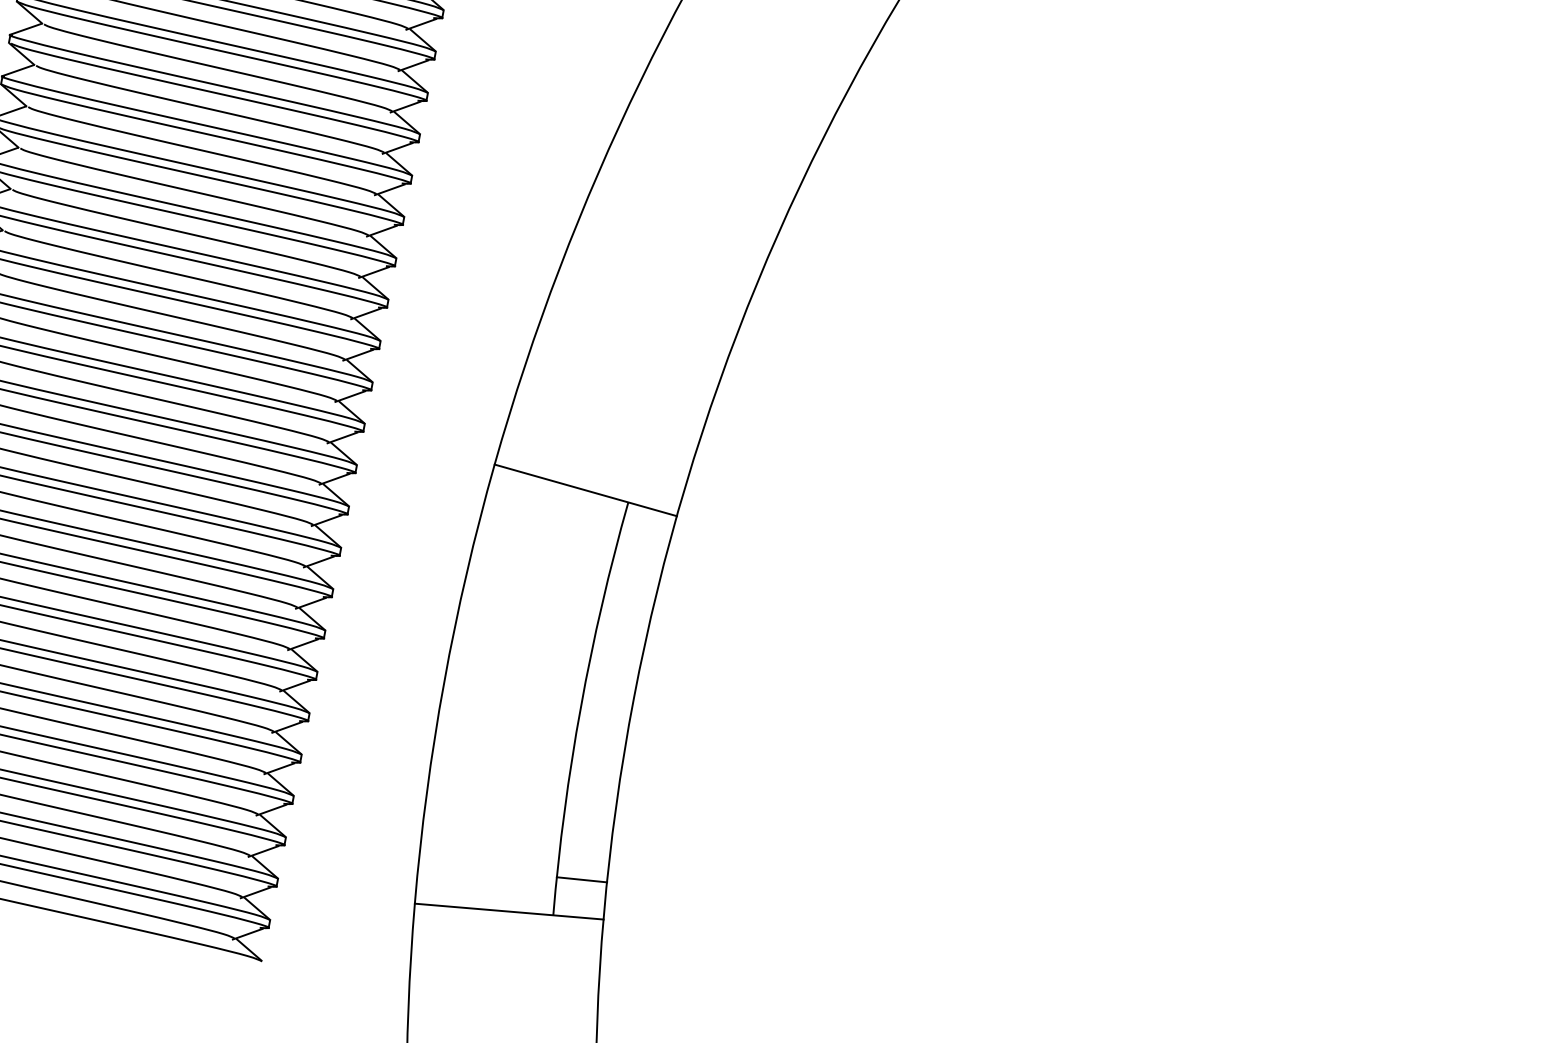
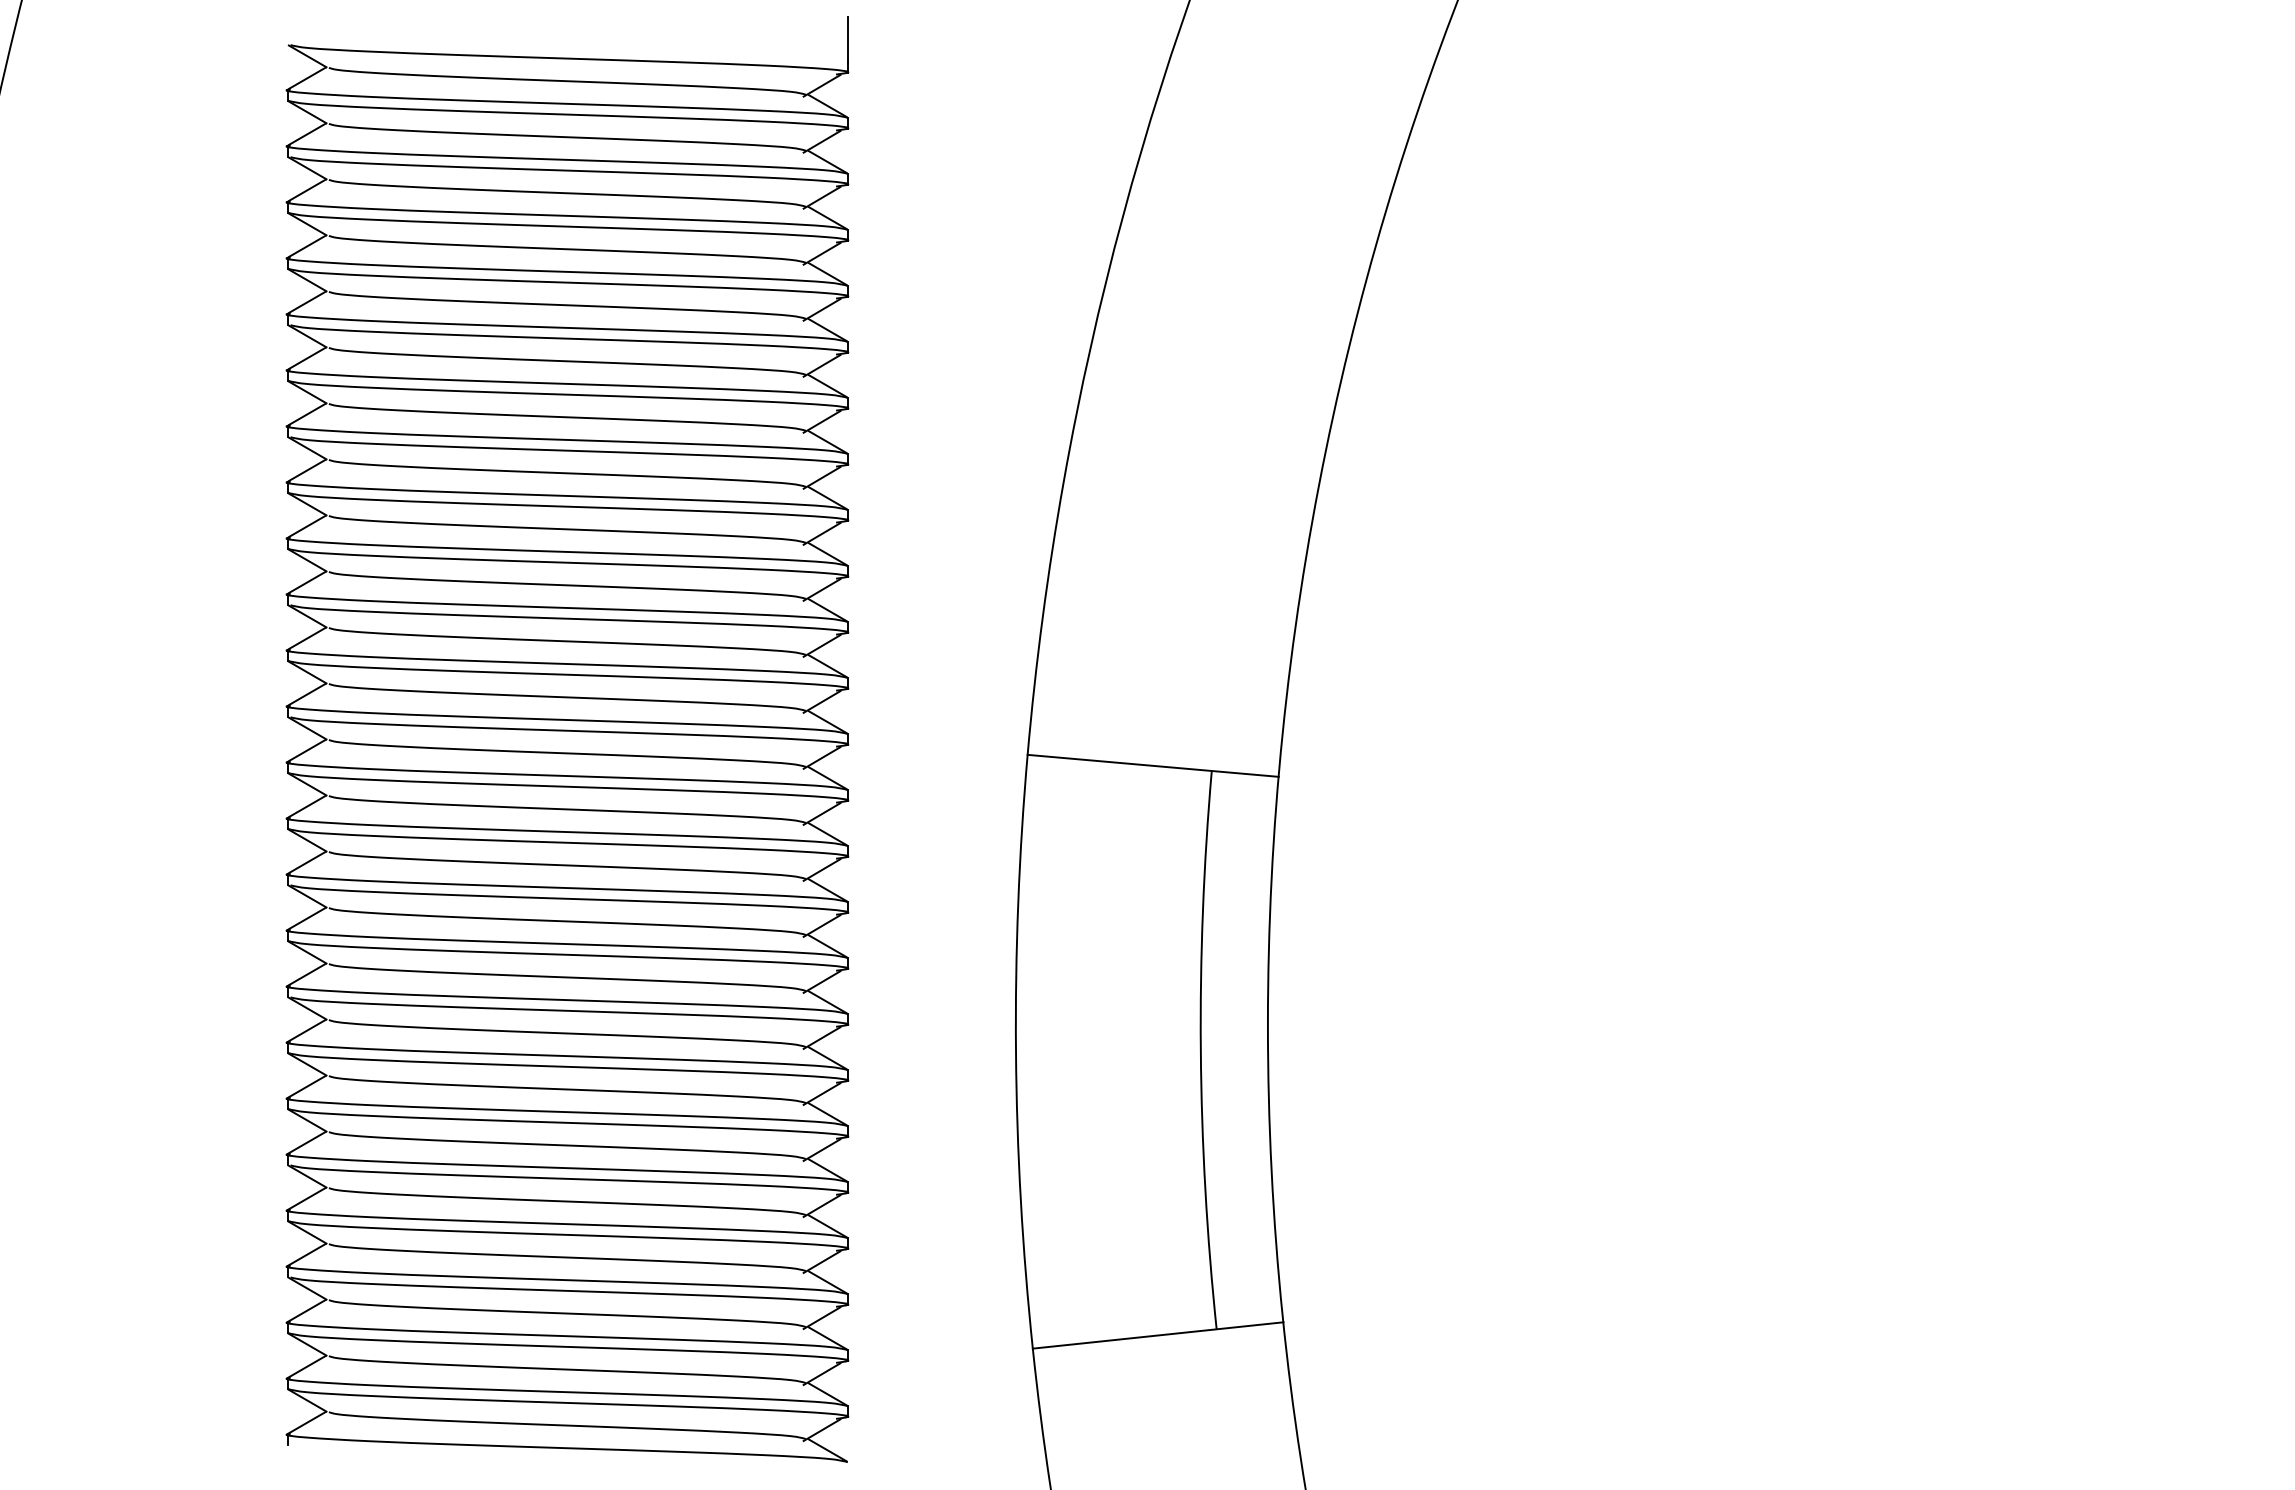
line: (581, 879) -> (1244, 1275), removed

